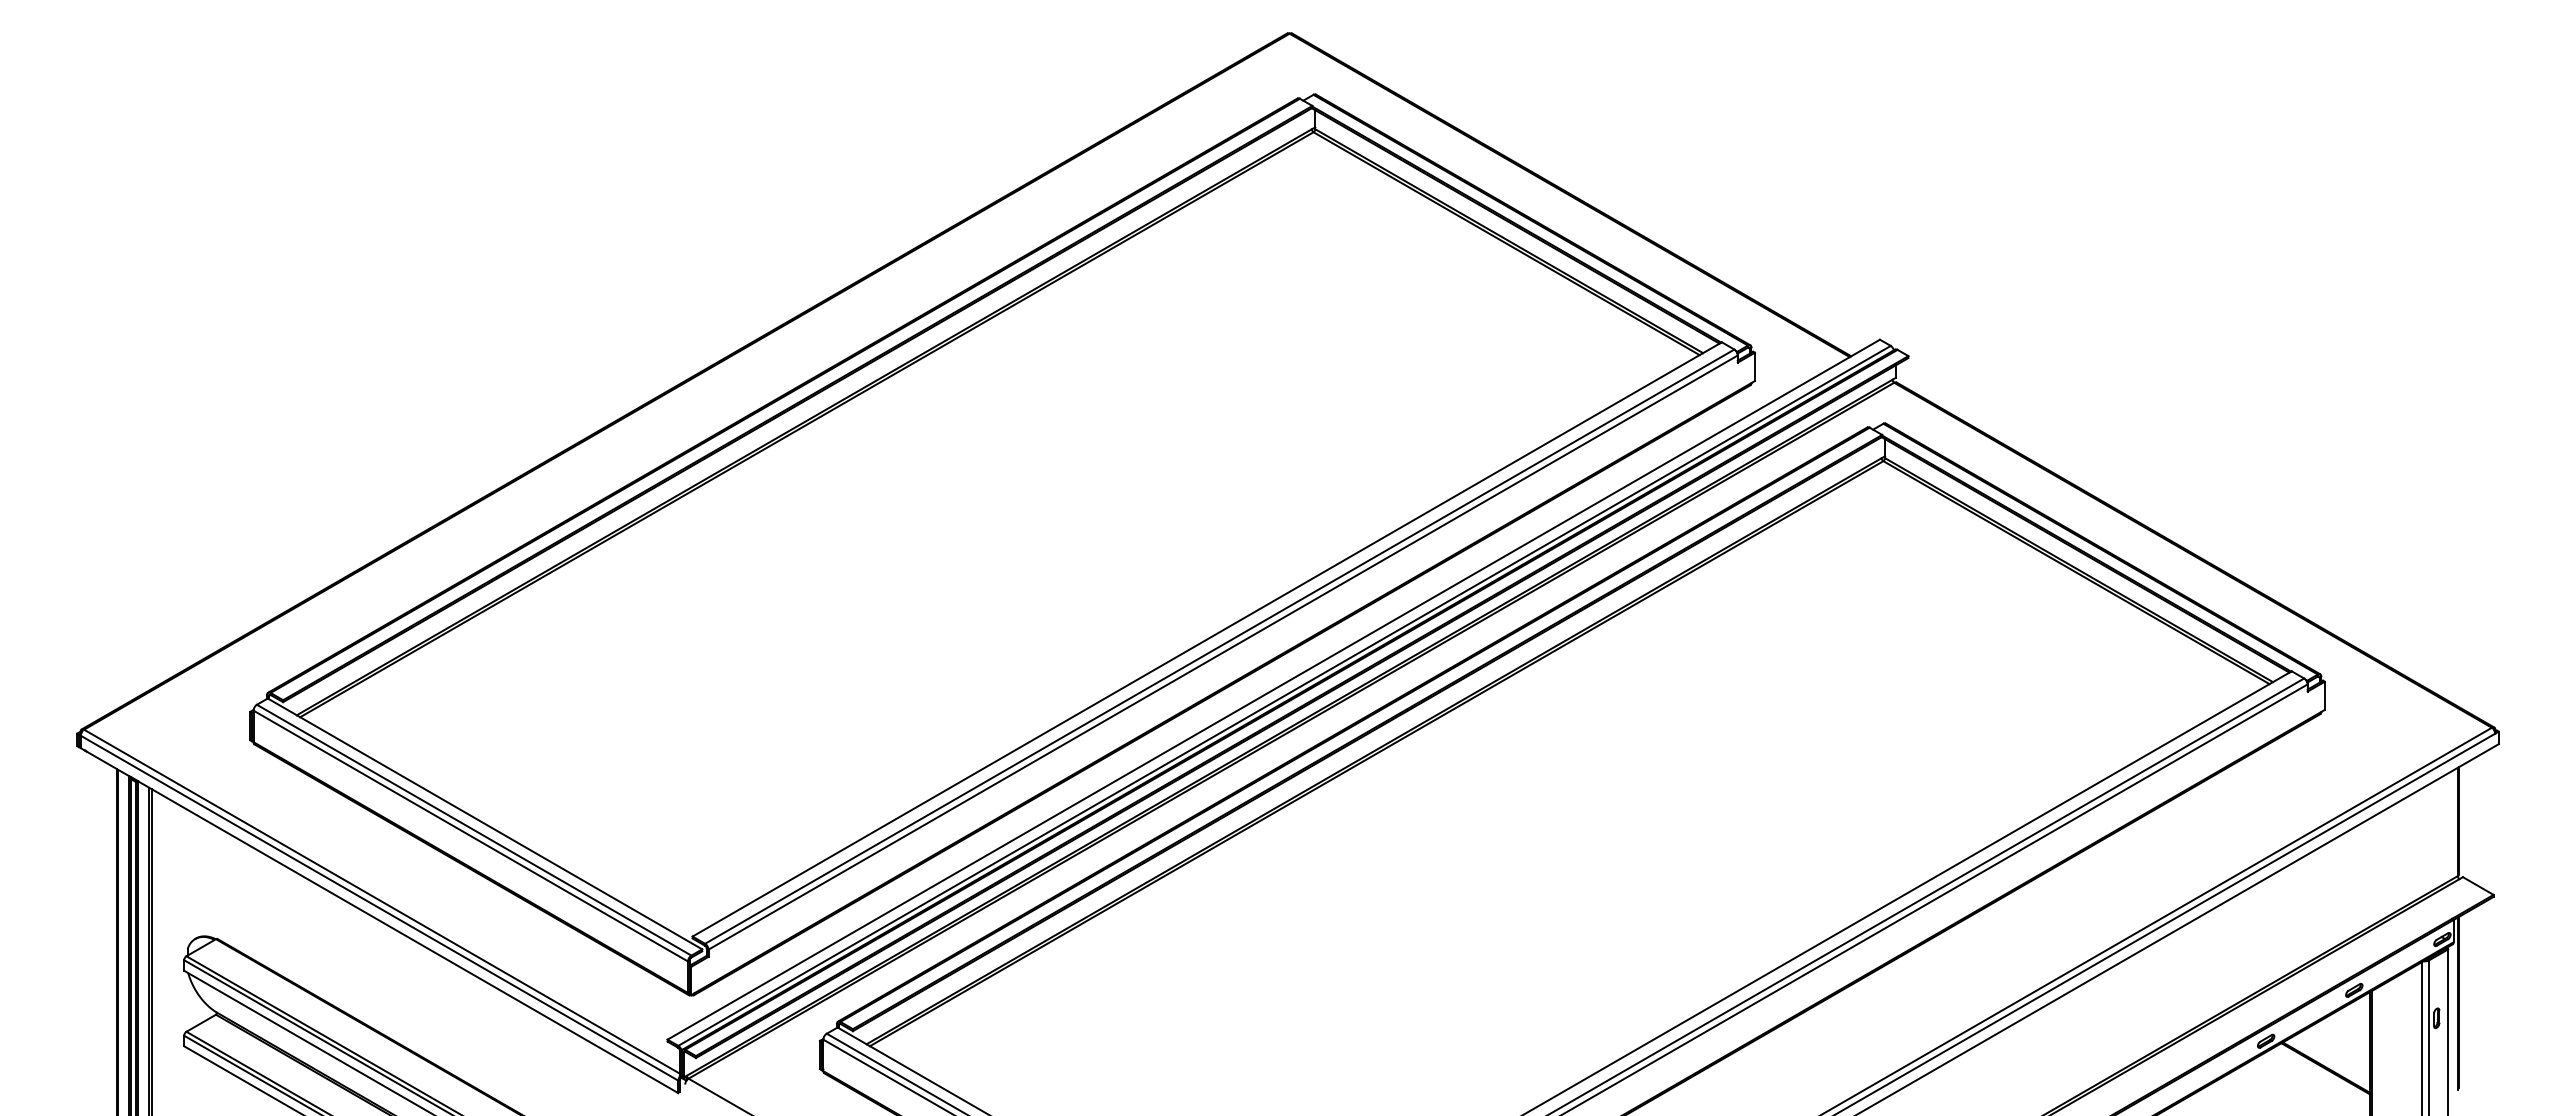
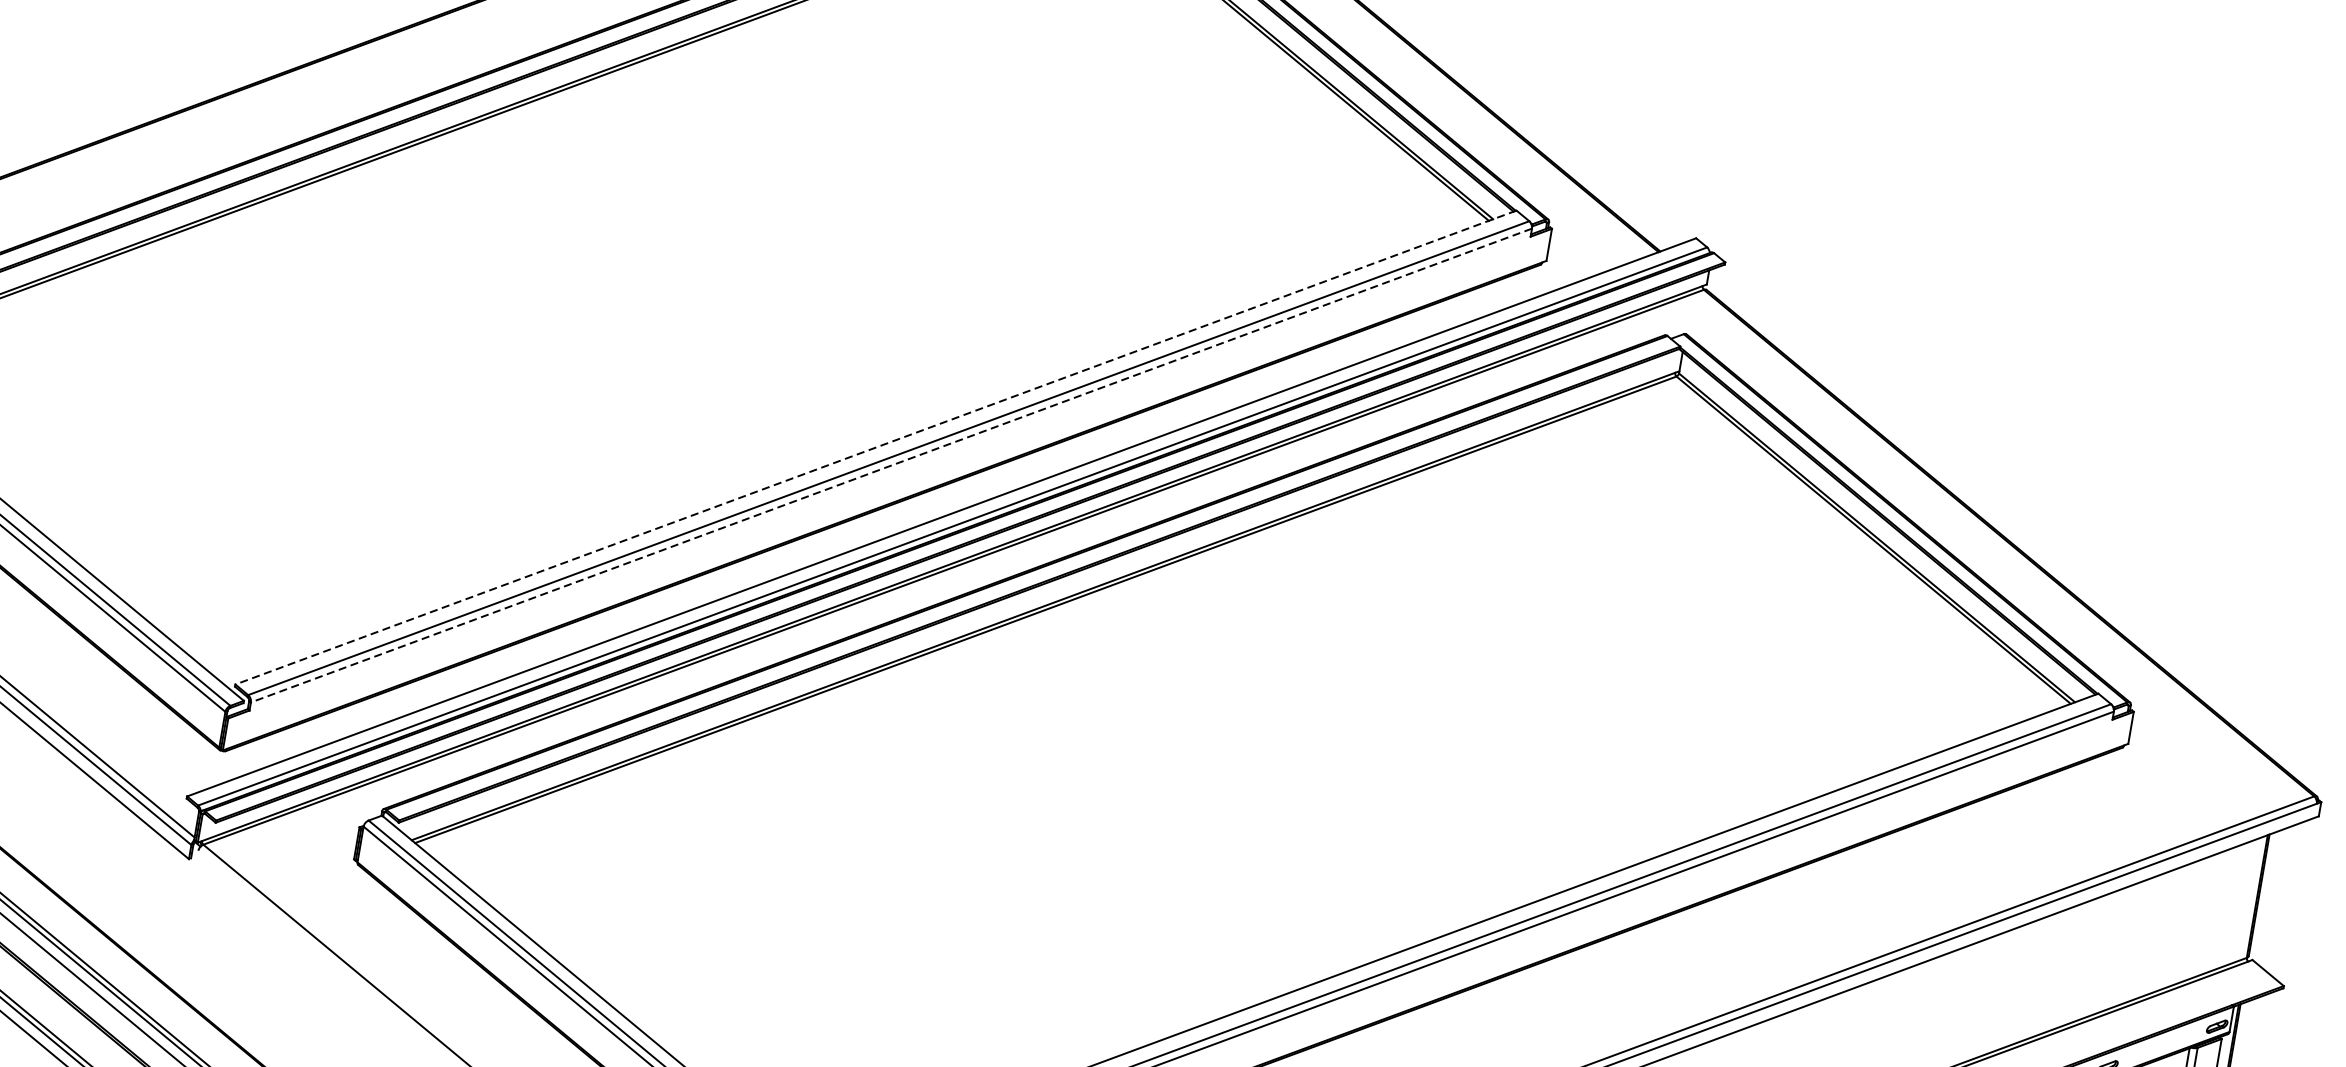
line: (1206, 639) -> (875, 447), solid -> dashed
line: (1222, 652) -> (890, 465), solid -> dashed

